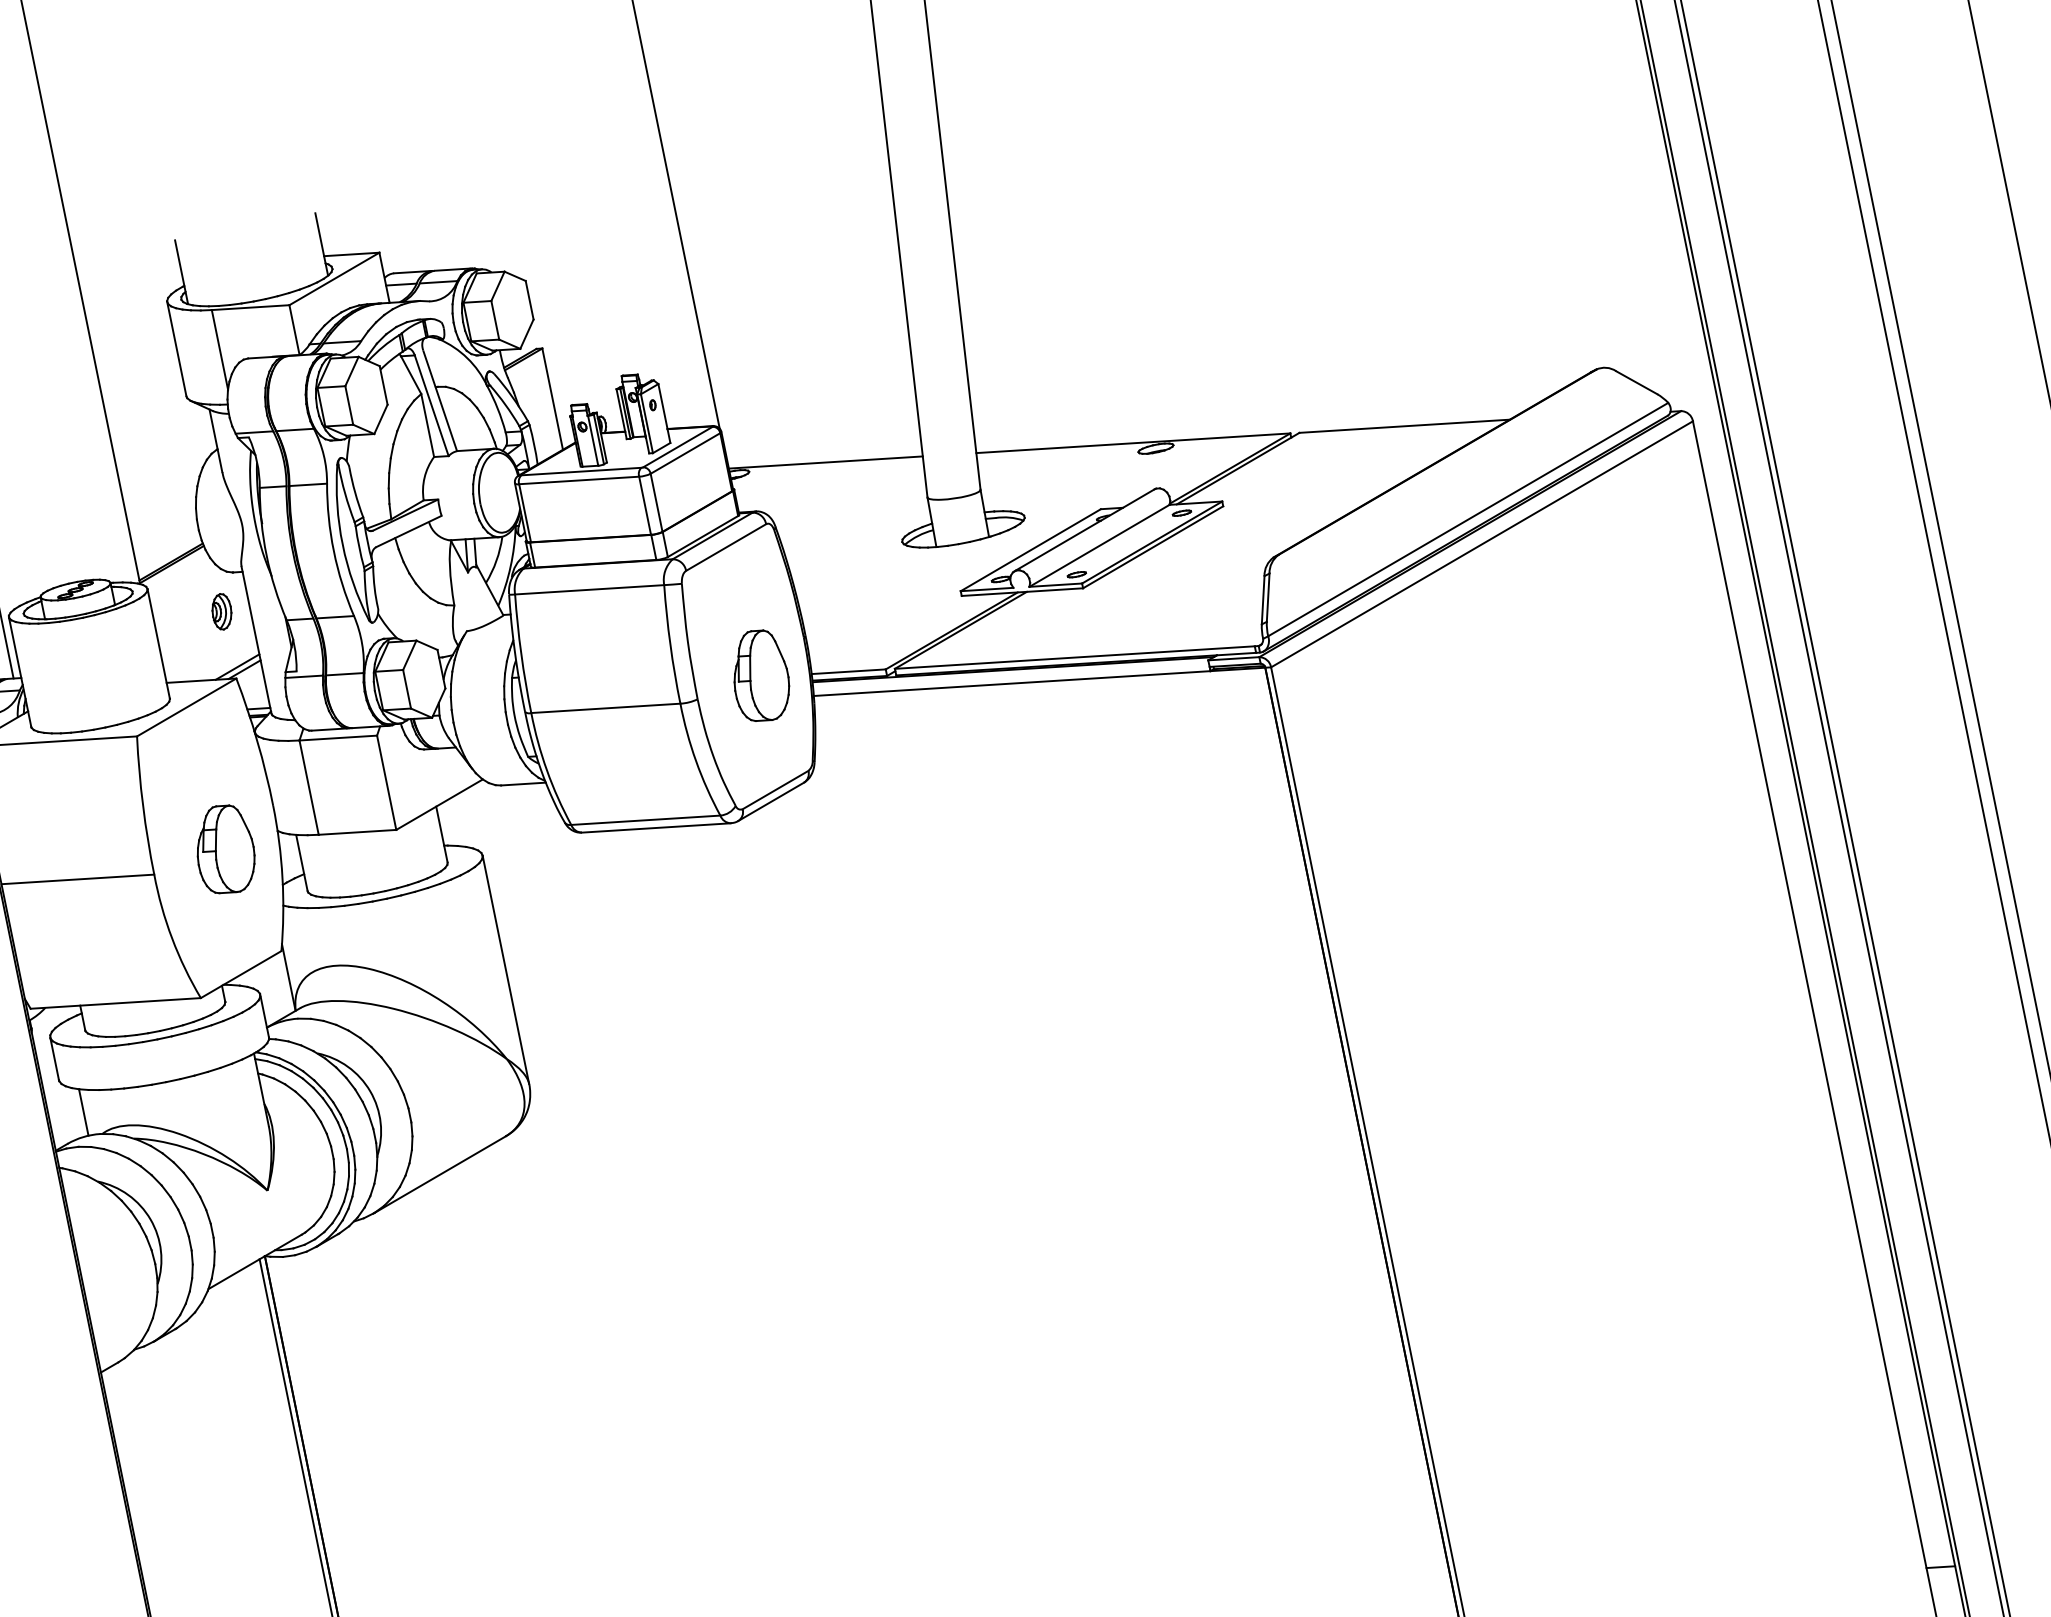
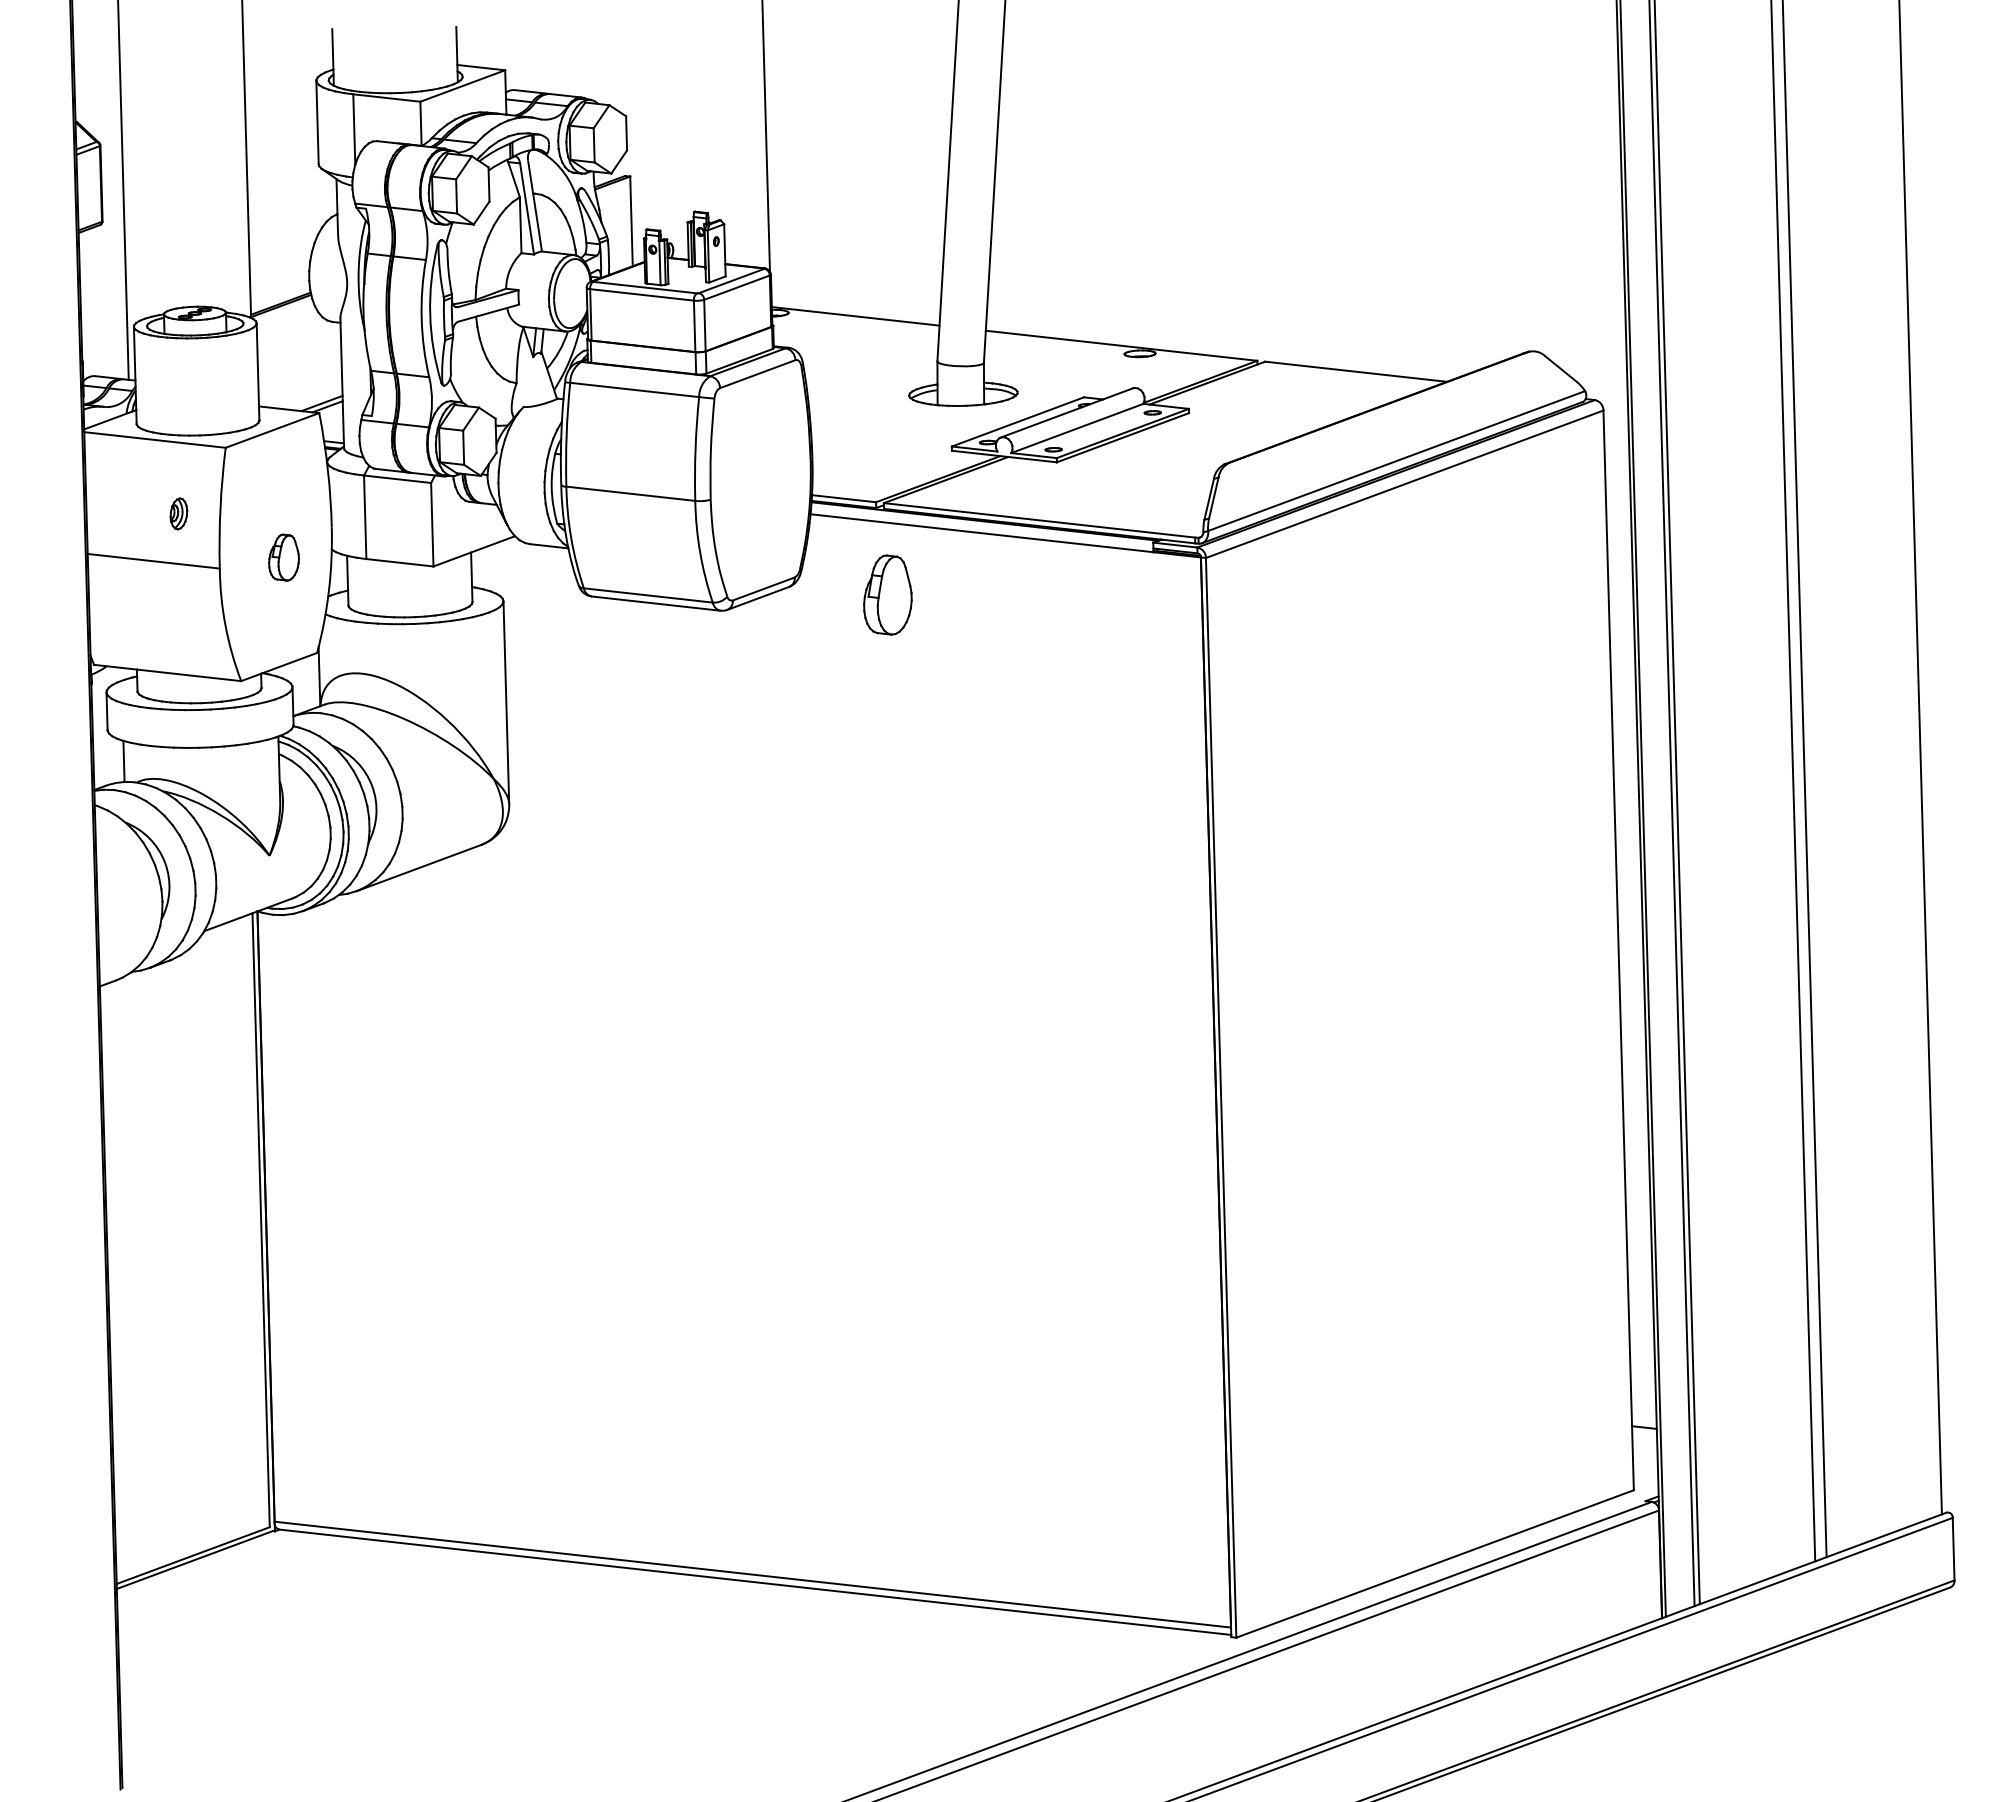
part: (221, 611) -> (178, 513), moved
part: (759, 675) -> (887, 594), moved
part: (224, 849) -> (283, 557), size x0.6

